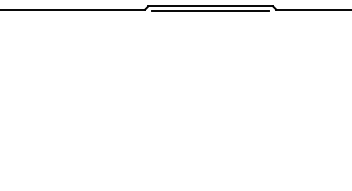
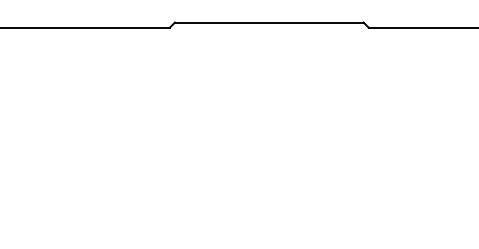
line: (210, 10) -> (268, 28), removed

